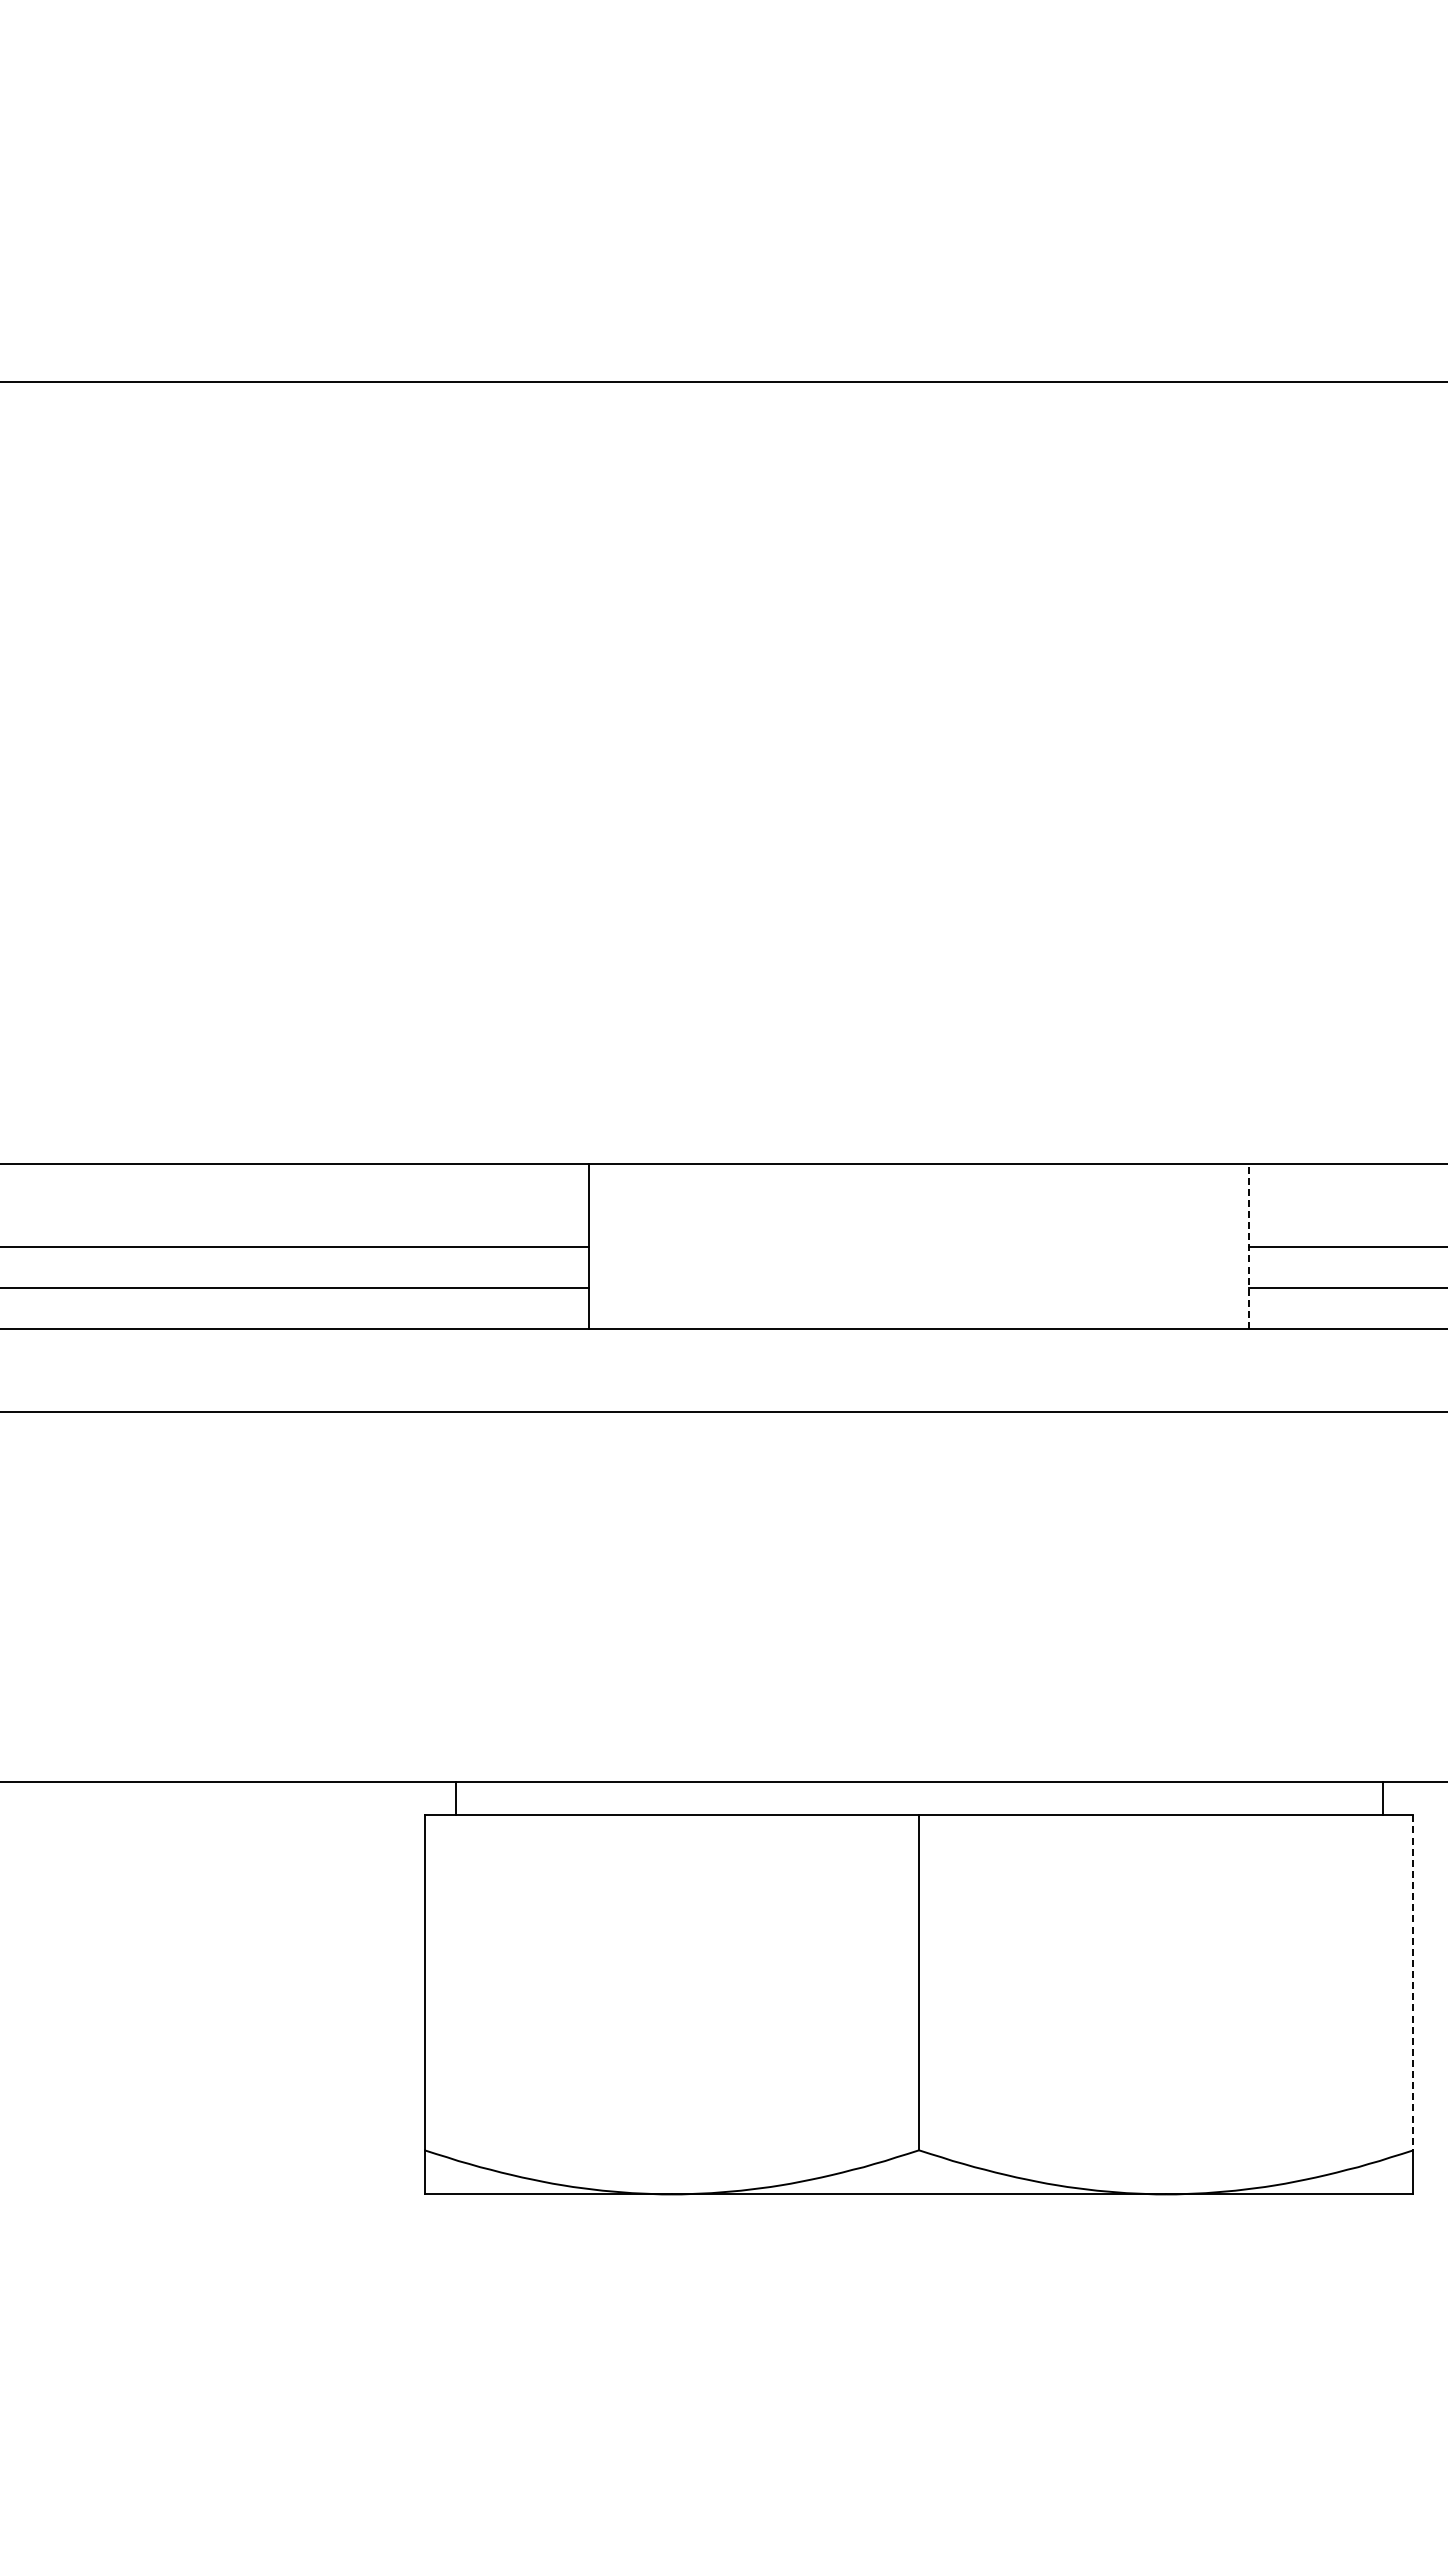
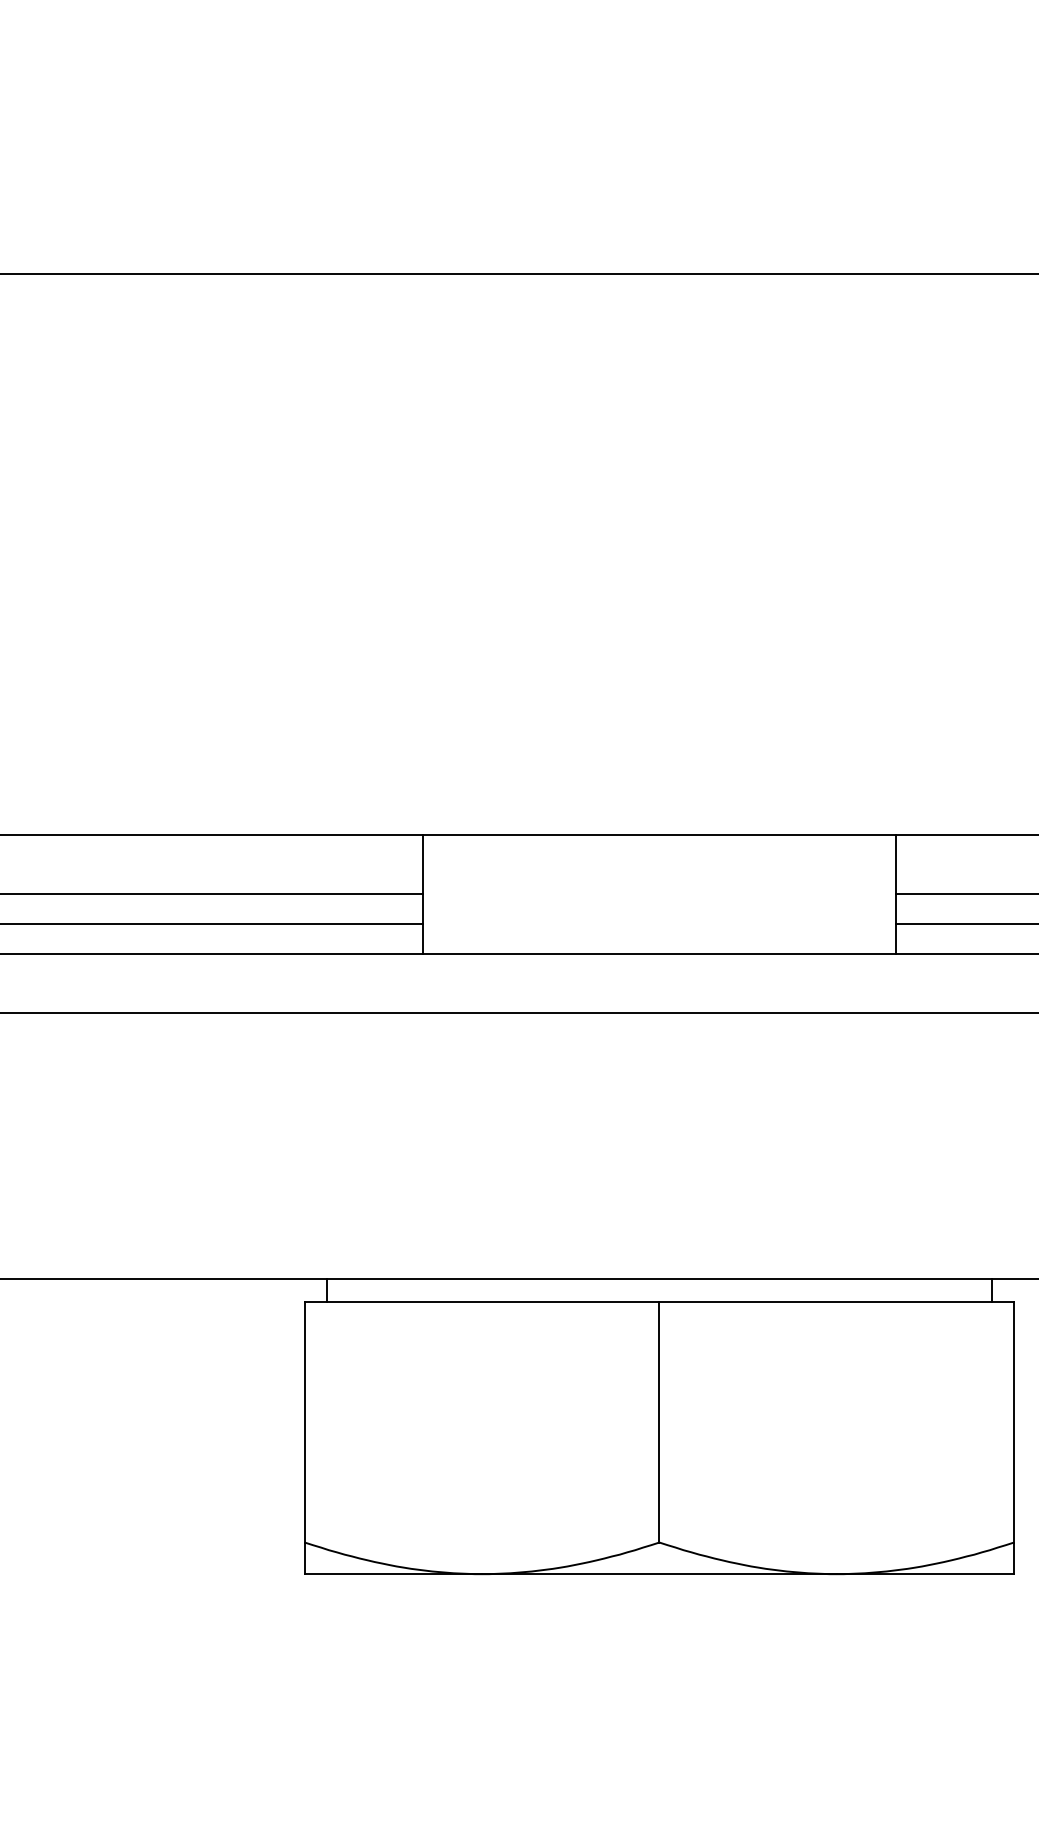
line: (1248, 1246) -> (895, 894), dashed -> solid
line: (1413, 1983) -> (1014, 1422), dashed -> solid

